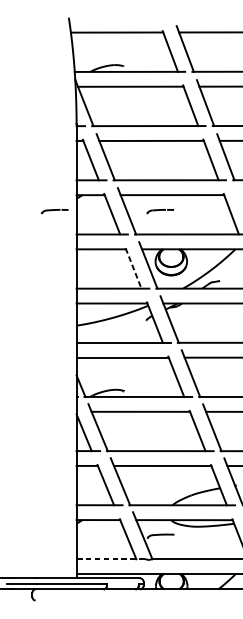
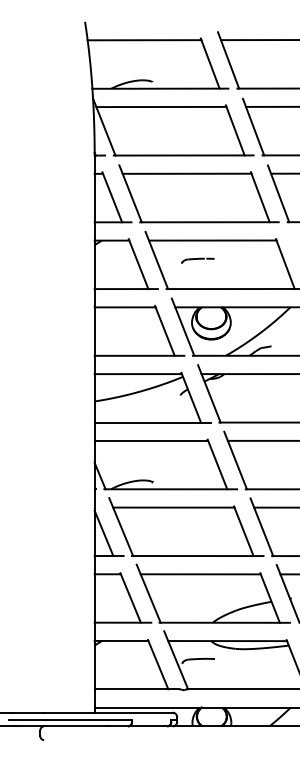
part: (54, 211) -> (67, 260), removed
line: (133, 268) -> (164, 330), dashed -> solid
line: (110, 559) -> (136, 689), dashed -> solid

